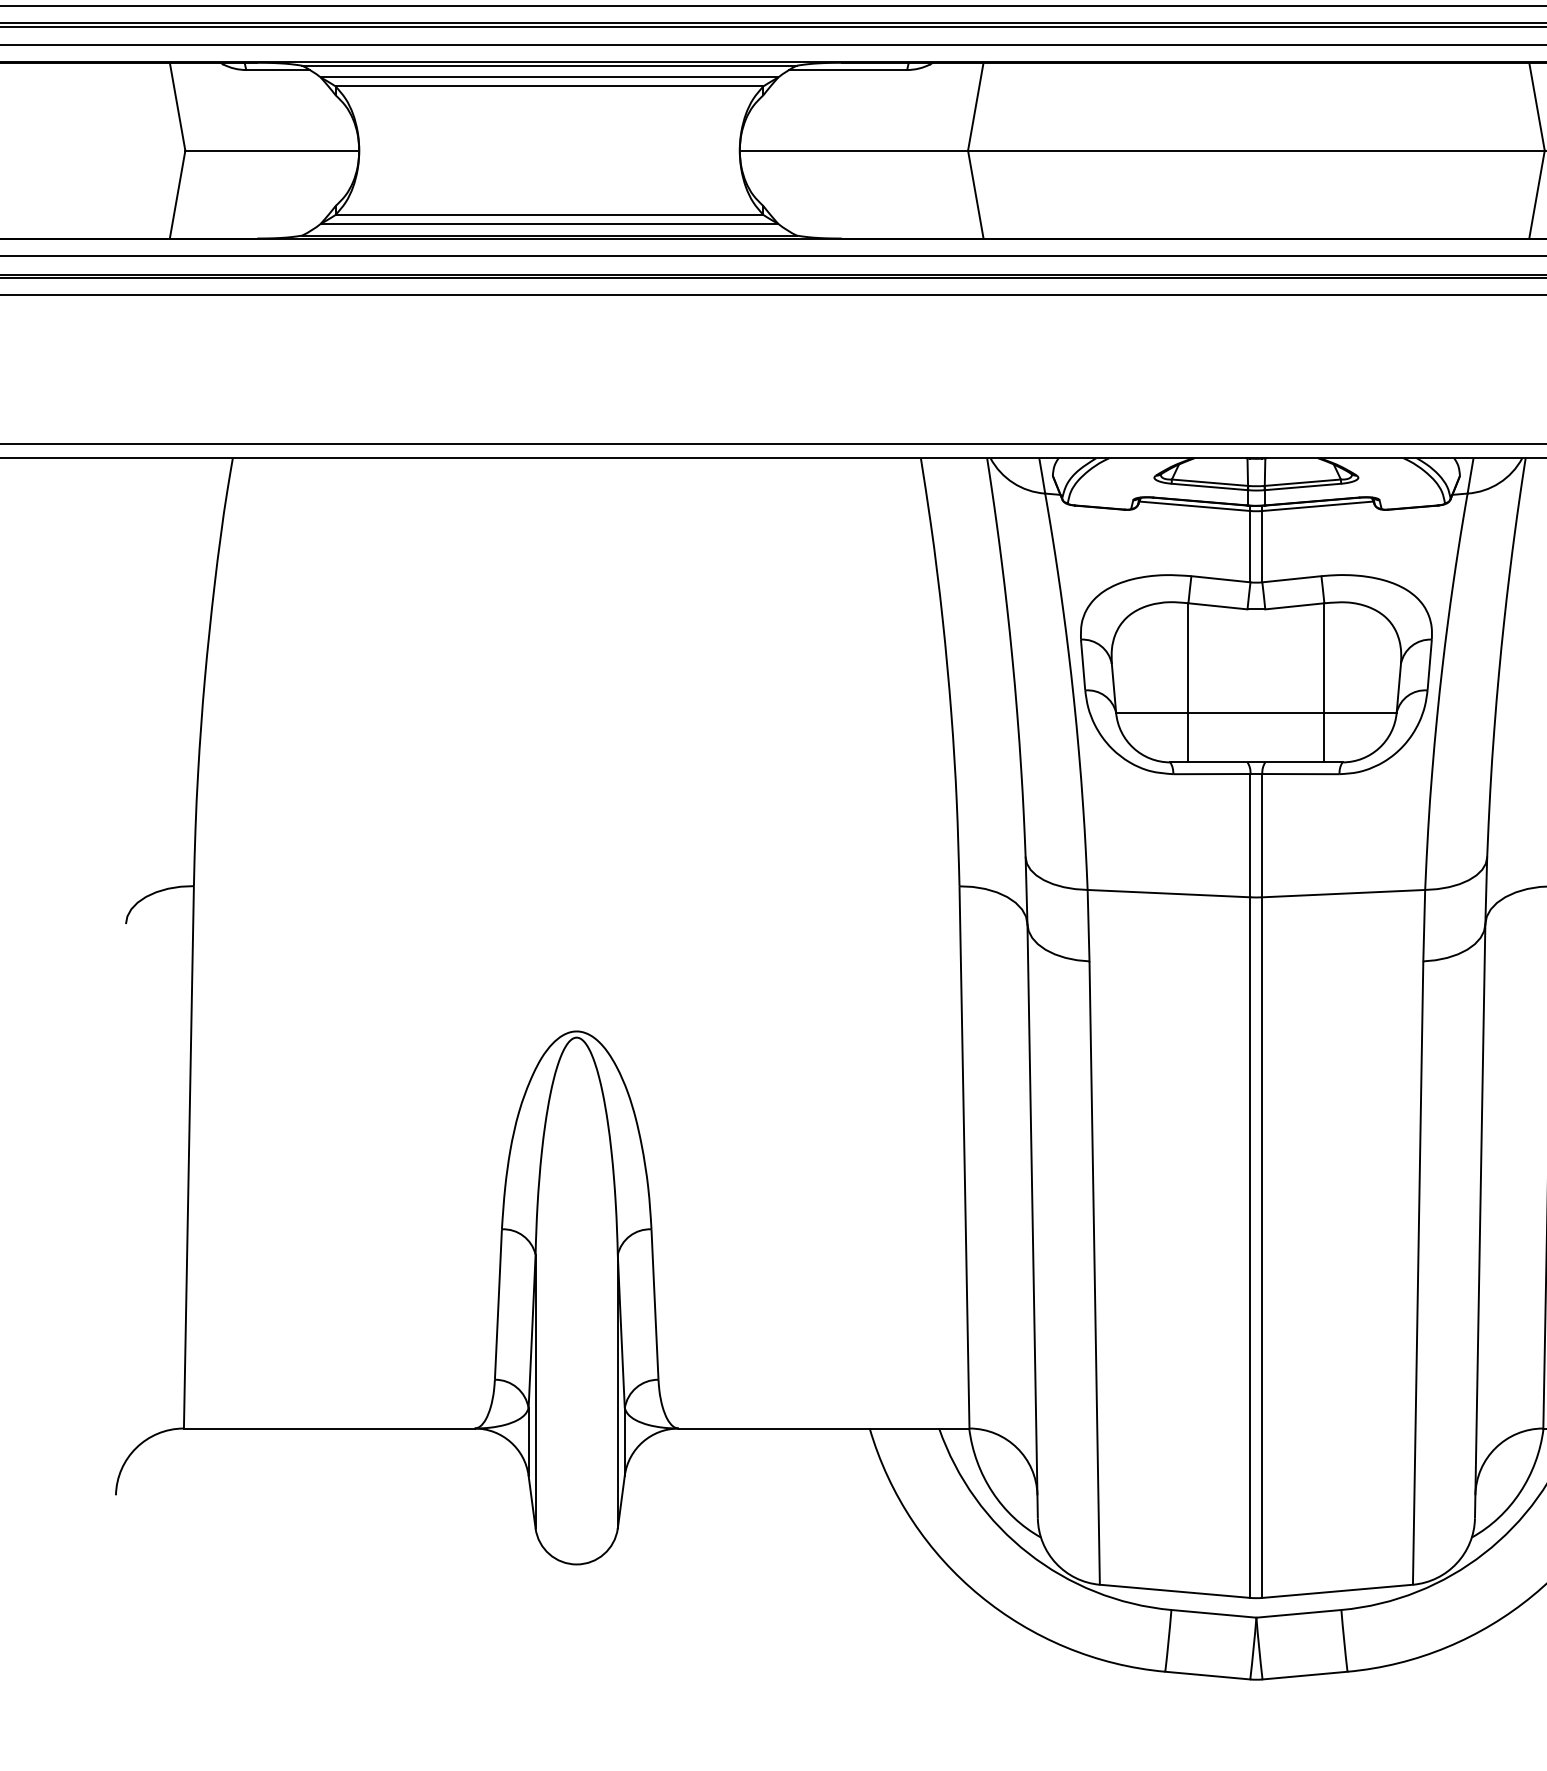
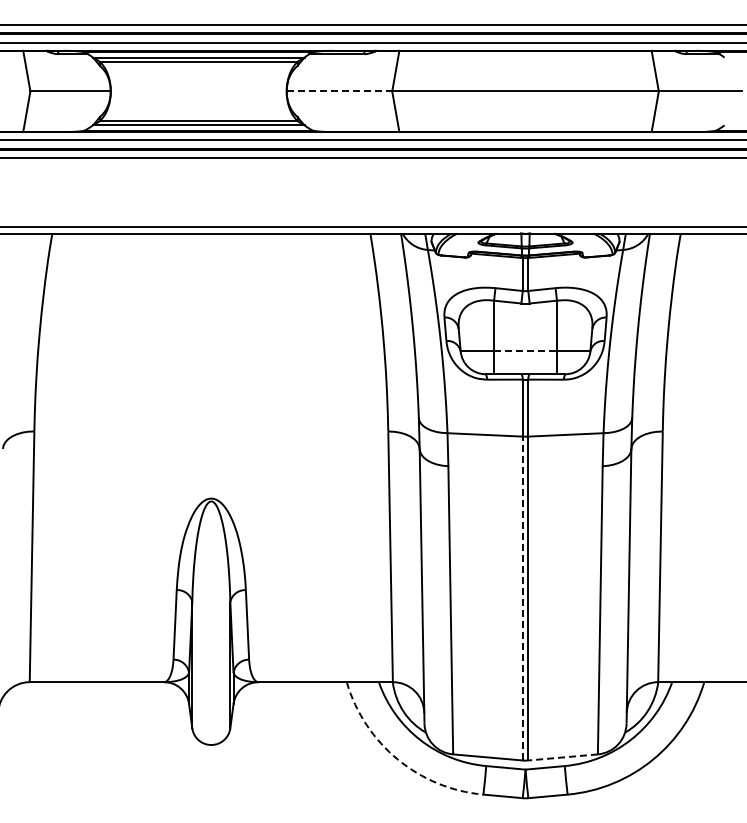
line: (853, 150) -> (339, 91), solid -> dashed
line: (1258, 713) -> (526, 351), solid -> dashed
line: (1249, 1247) -> (522, 598), solid -> dashed
line: (1338, 1591) -> (563, 757), solid -> dashed
arc: (979, 1595) -> (397, 759), solid -> dashed

